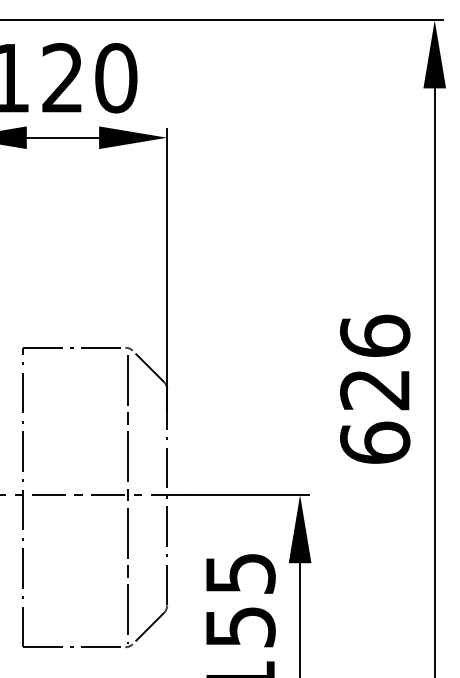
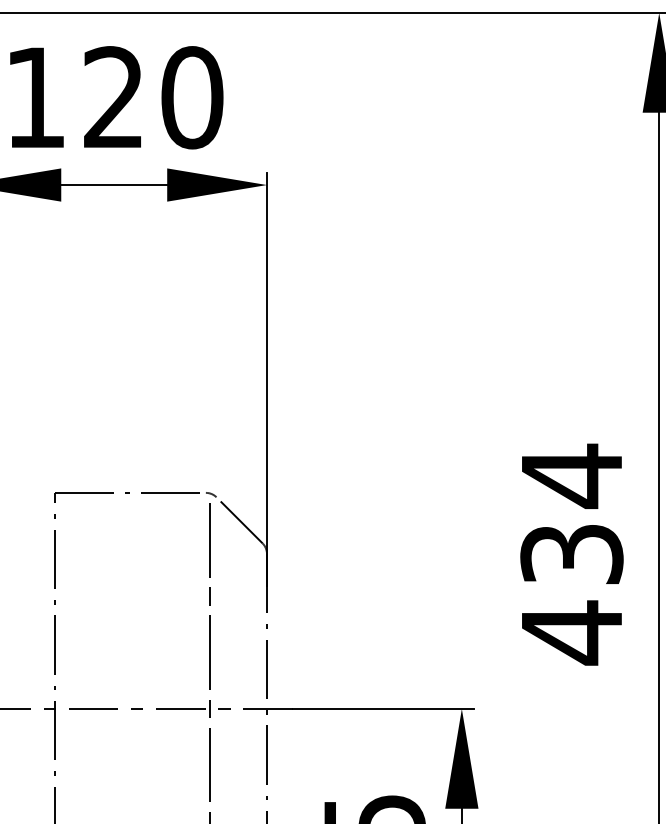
text: (375, 389) -> (572, 554), 626 -> 434

